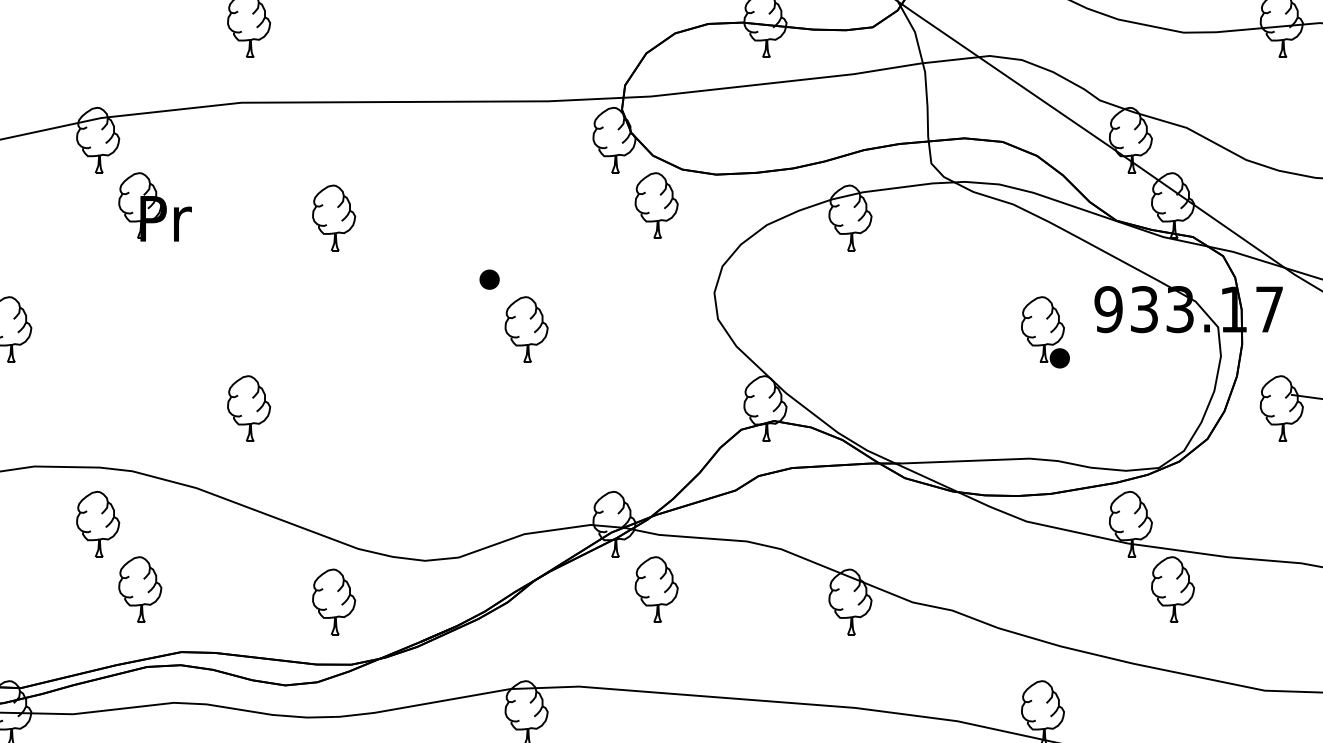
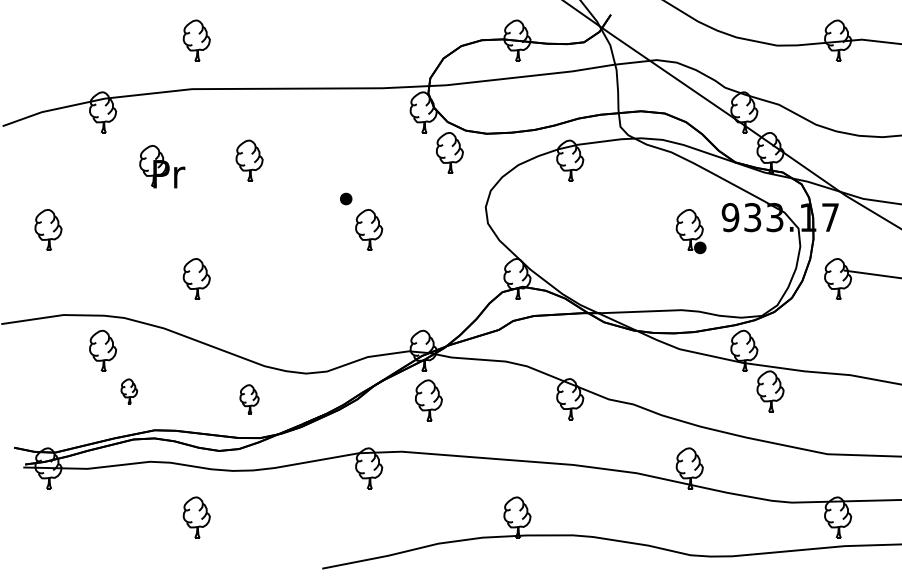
part: (155, 206) -> (162, 166), moved
part: (140, 589) -> (129, 391), size x0.6
part: (656, 589) -> (428, 400), moved
part: (333, 602) -> (249, 399), size x0.7

